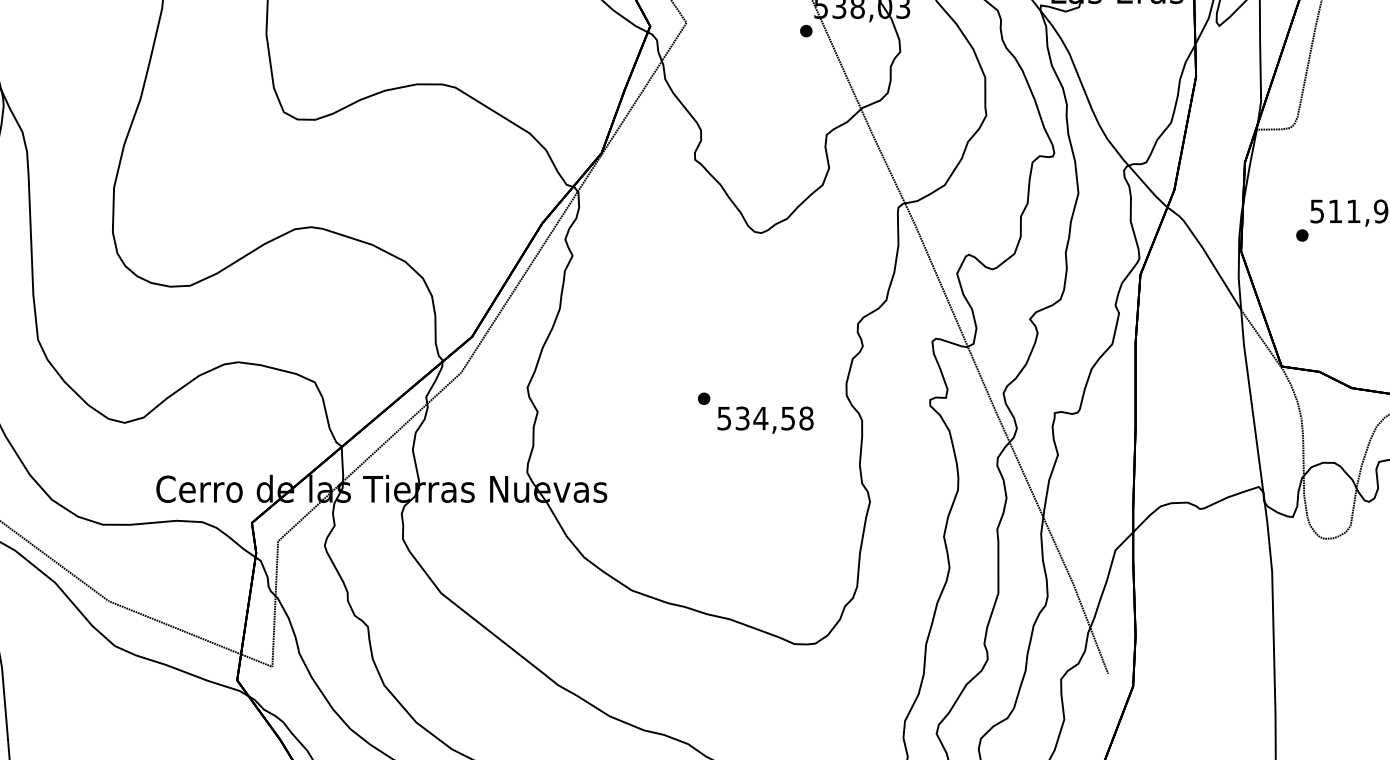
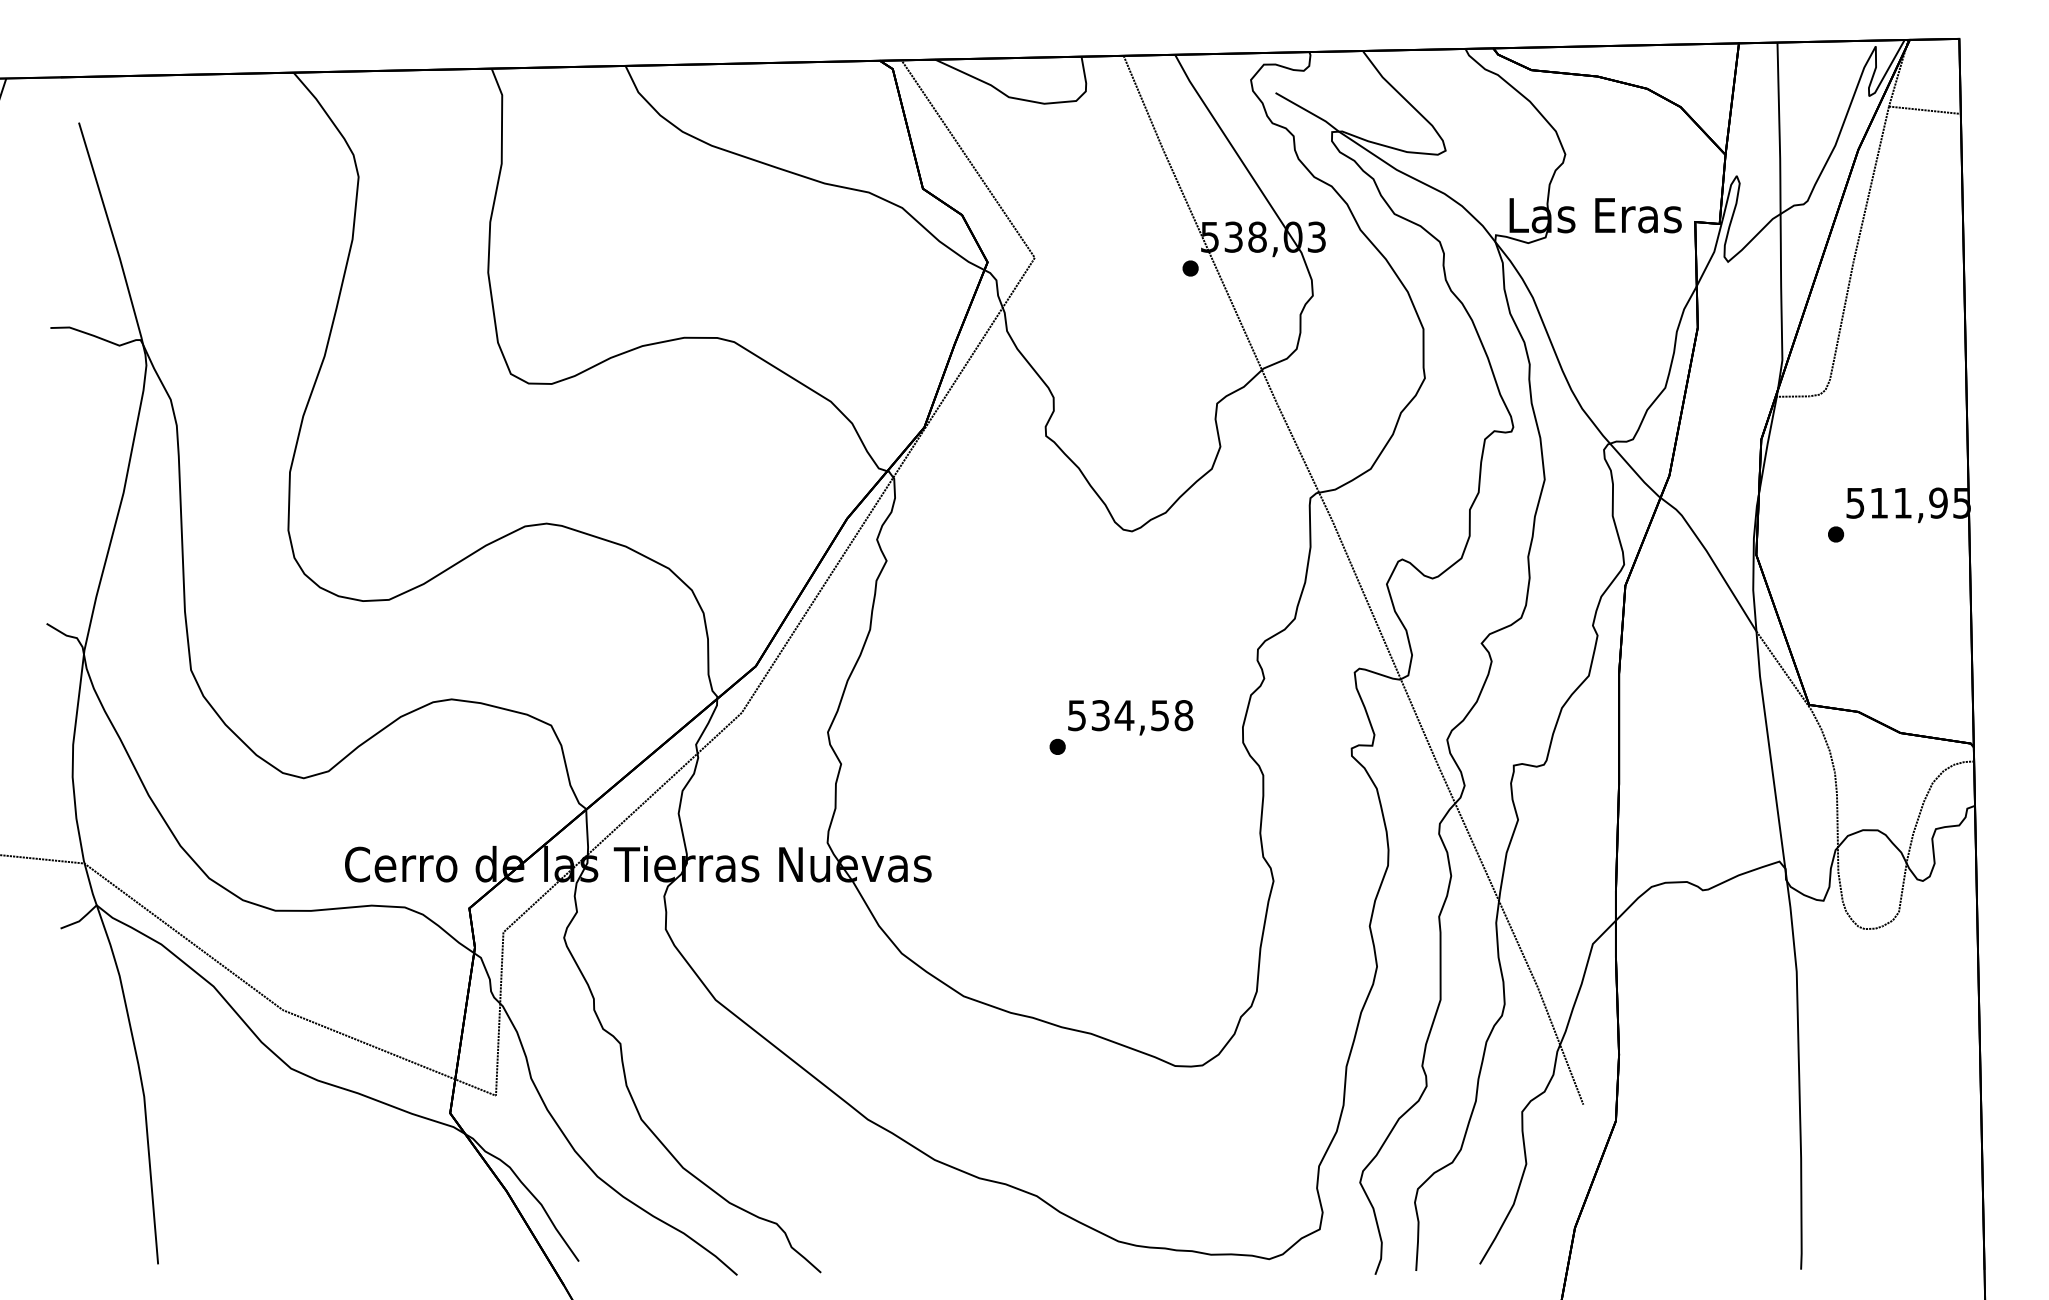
text: (765, 419) -> (1130, 717), moved

